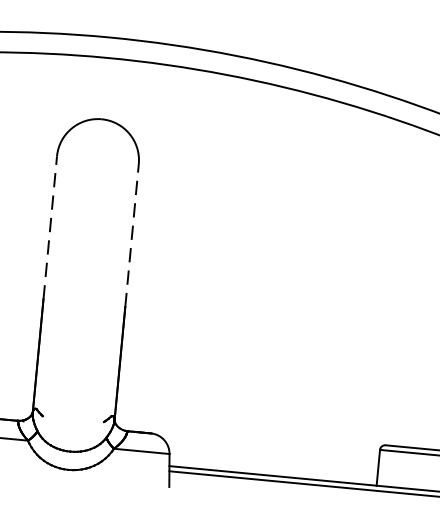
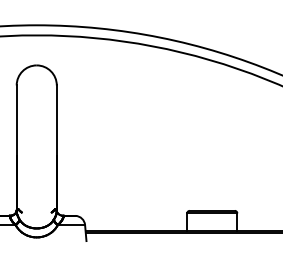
line: (49, 227) -> (16, 120), dashed -> solid
line: (131, 235) -> (56, 120), dashed -> solid

